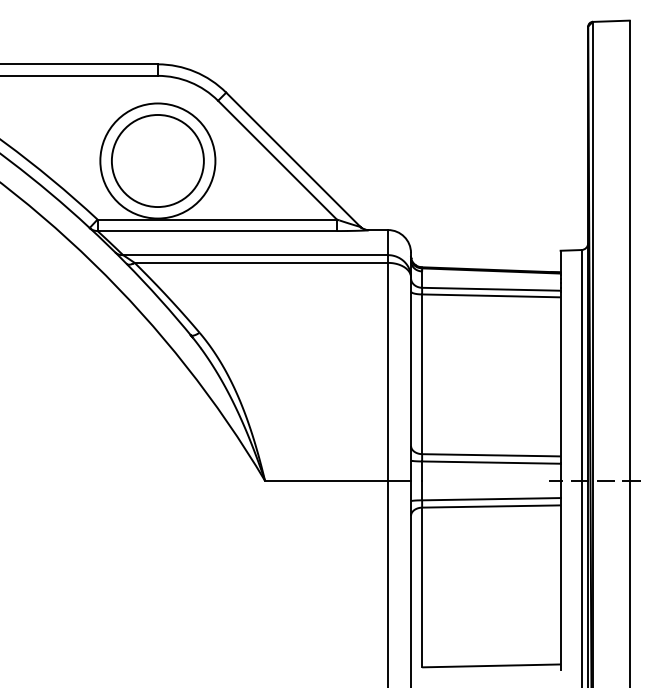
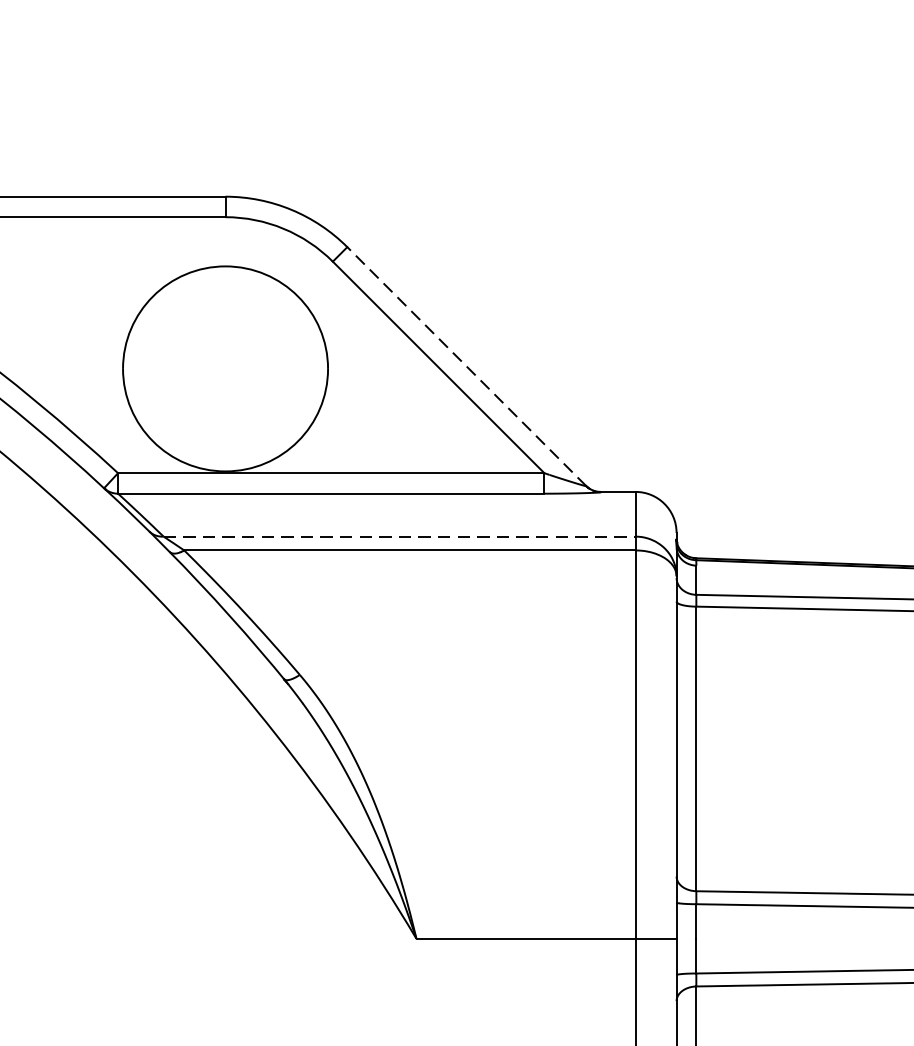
line: (293, 159) -> (467, 366), solid -> dashed
part: (157, 160) -> (224, 367), removed
line: (256, 255) -> (401, 537), solid -> dashed

